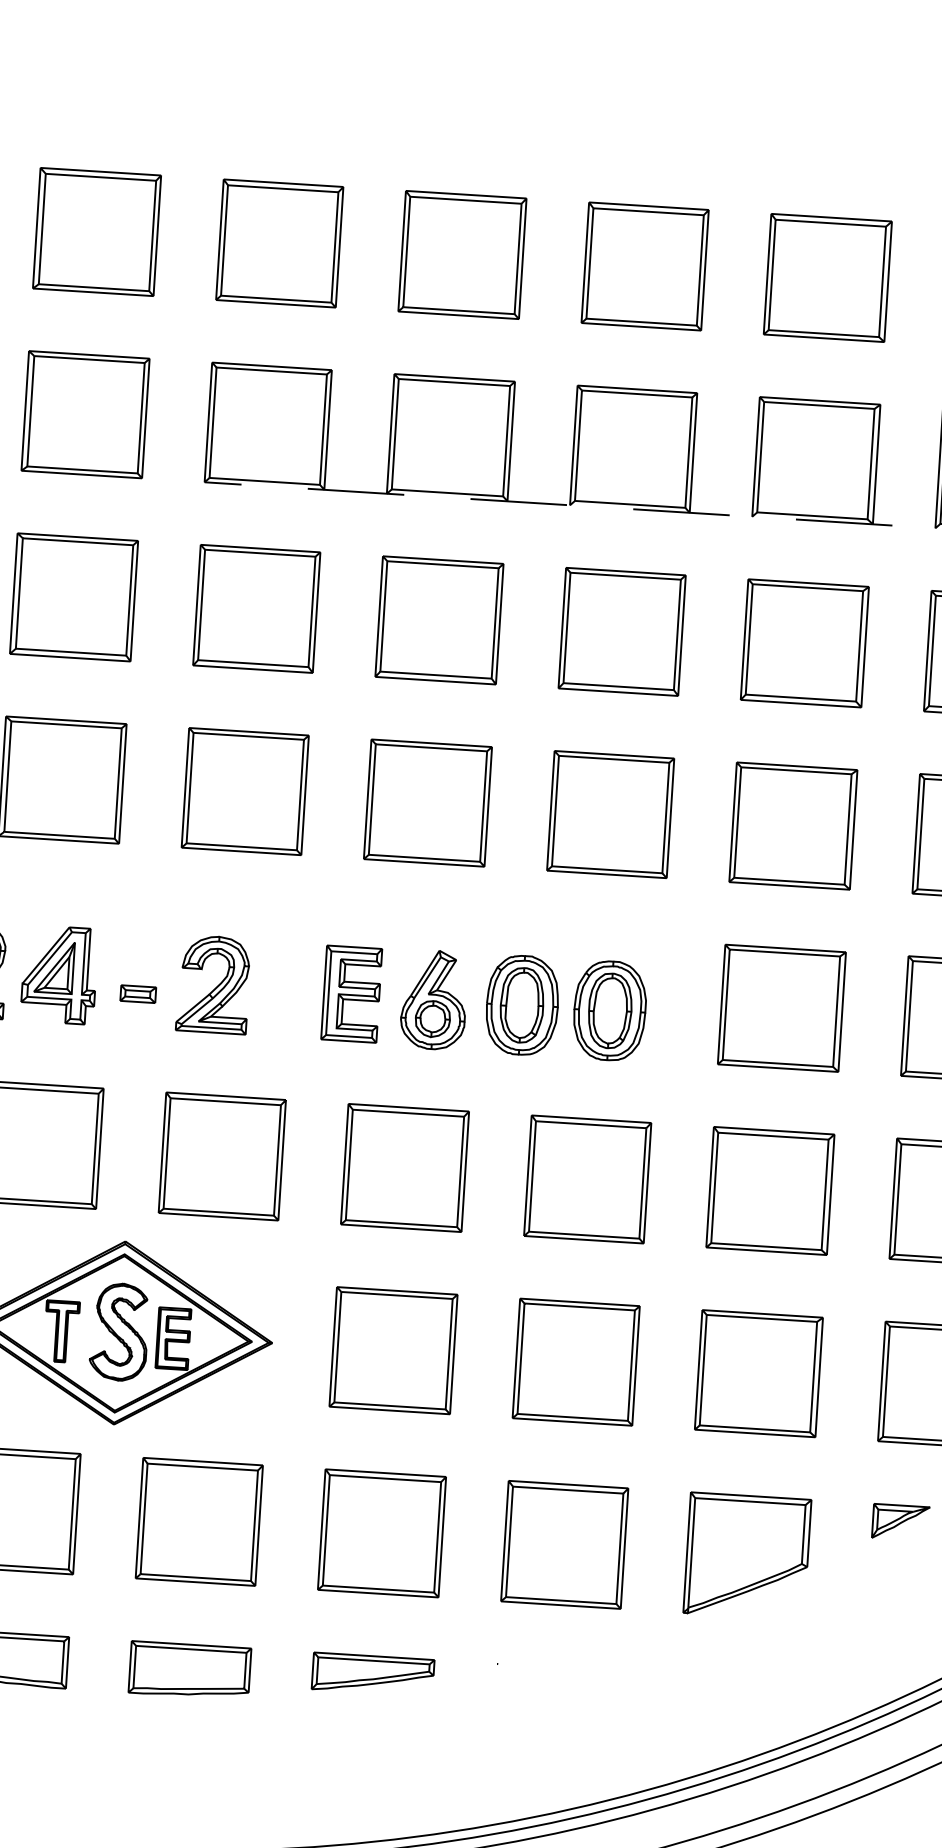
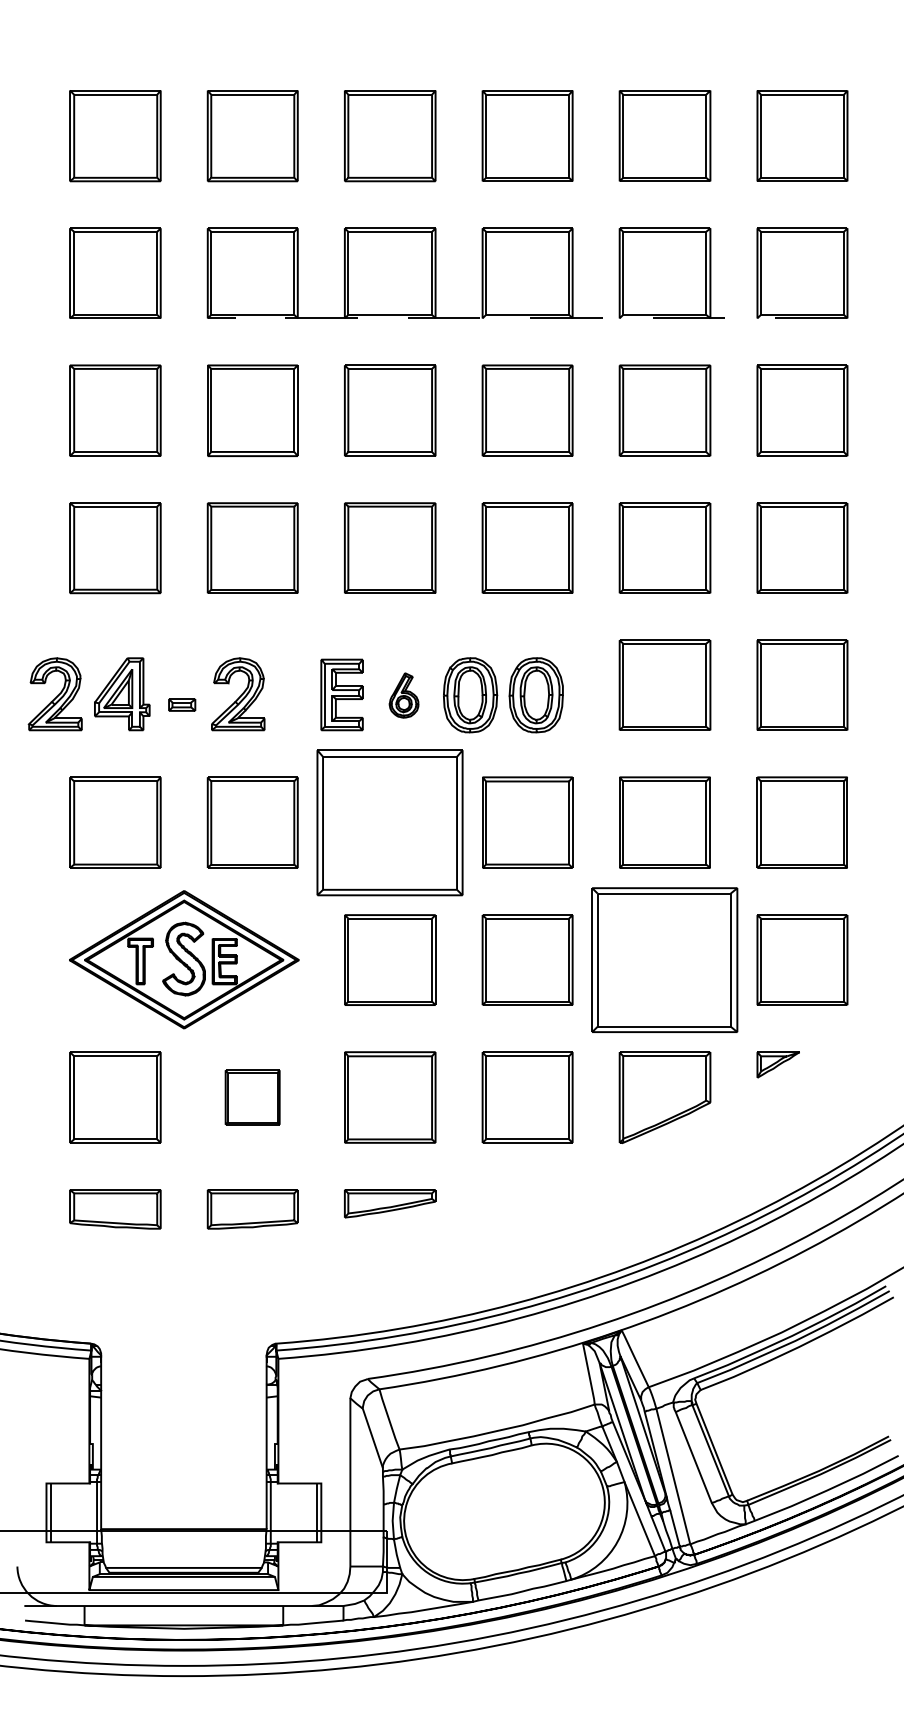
part: (433, 1000) -> (403, 695), size x0.6
part: (405, 1167) -> (390, 822), size x1.6
part: (759, 1372) -> (665, 959), size x1.6
part: (198, 1521) -> (252, 1097), size x0.6

